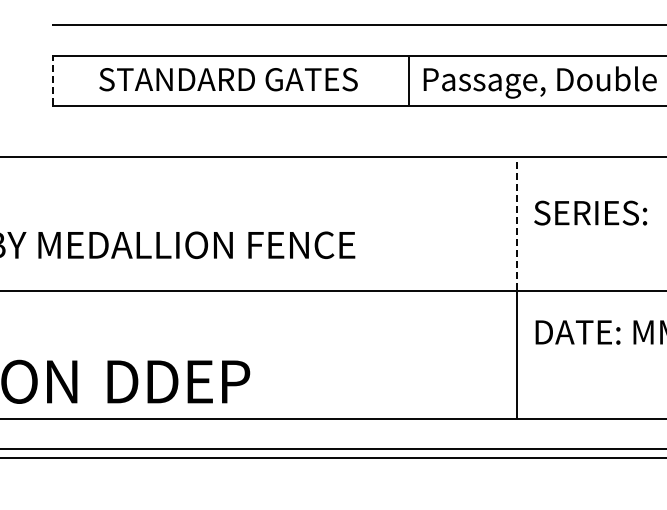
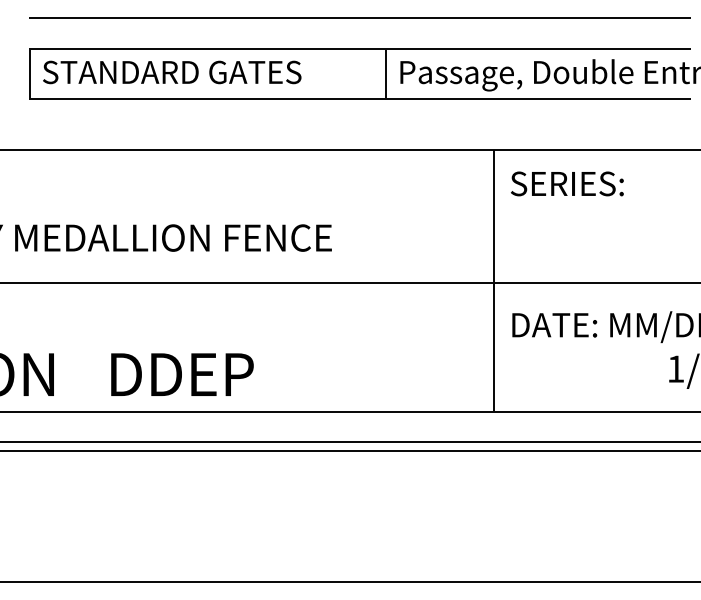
text: (228, 79) -> (172, 72), moved
line: (52, 80) -> (29, 73), dashed -> solid
text: (590, 212) -> (567, 183), moved
line: (516, 222) -> (493, 215), dashed -> solid
text: (178, 381) -> (182, 374), moved

